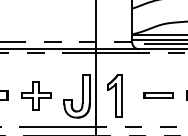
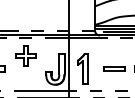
part: (35, 95) -> (25, 55), moved

